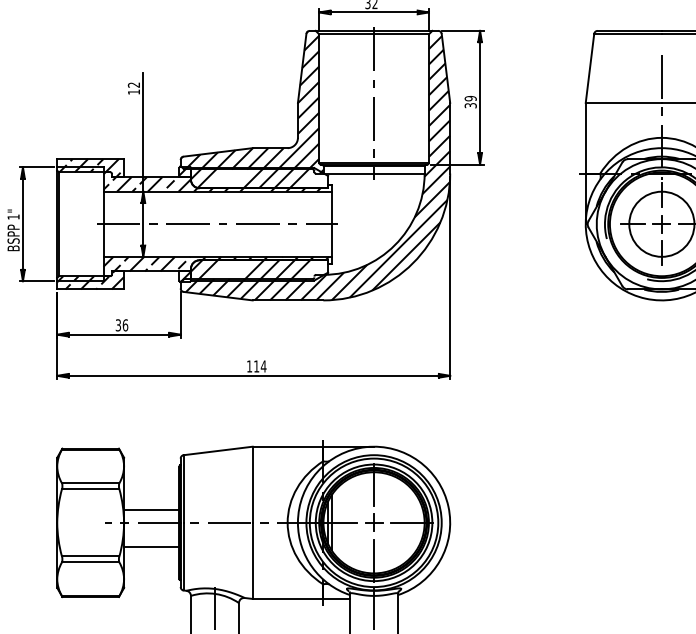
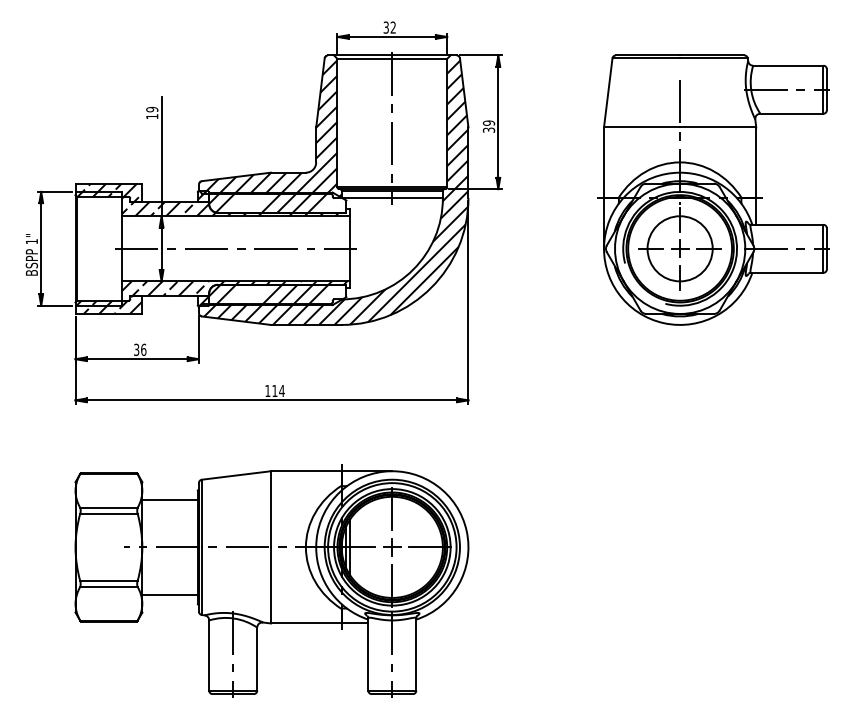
text: (134, 84) -> (152, 109), 12 -> 19
line: (151, 509) -> (169, 500), moved
line: (151, 546) -> (169, 594), moved

